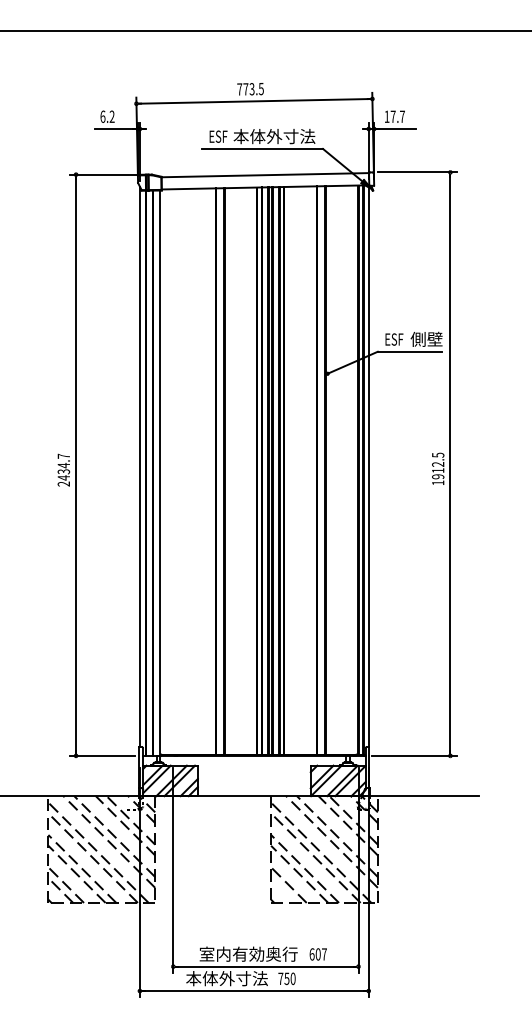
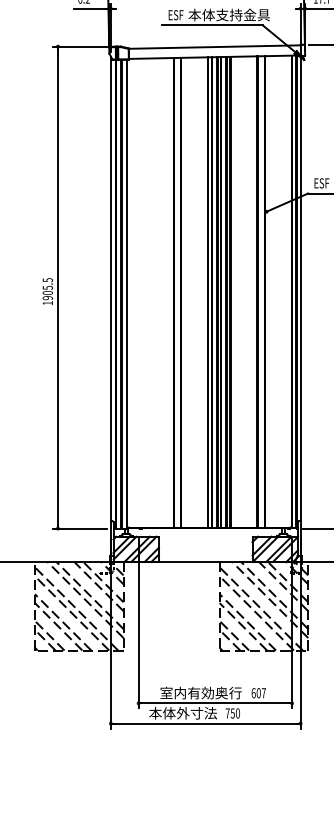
text: (298, 136) -> (242, 15), 本体外寸法 -> 本体支持金具
text: (63, 469) -> (47, 291), 2434.7 -> 1905.5
line: (283, 890) -> (229, 640), added

